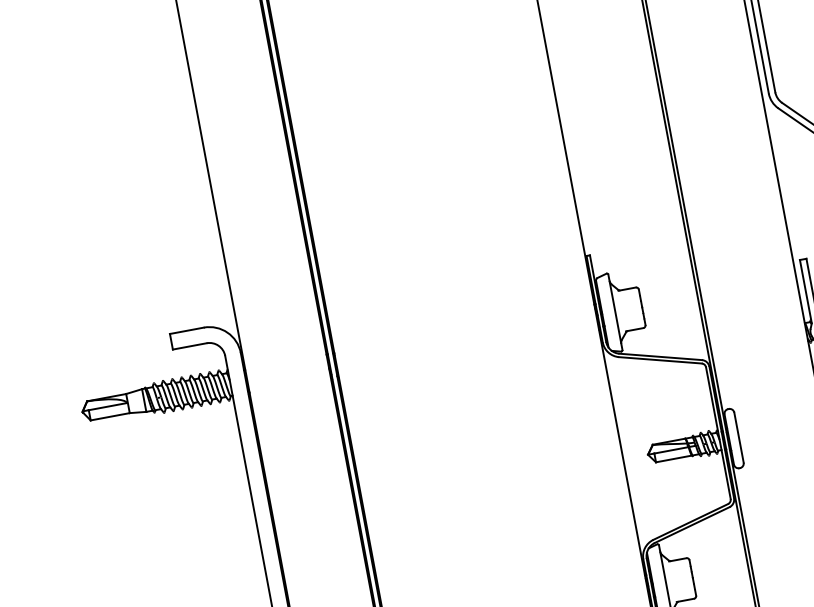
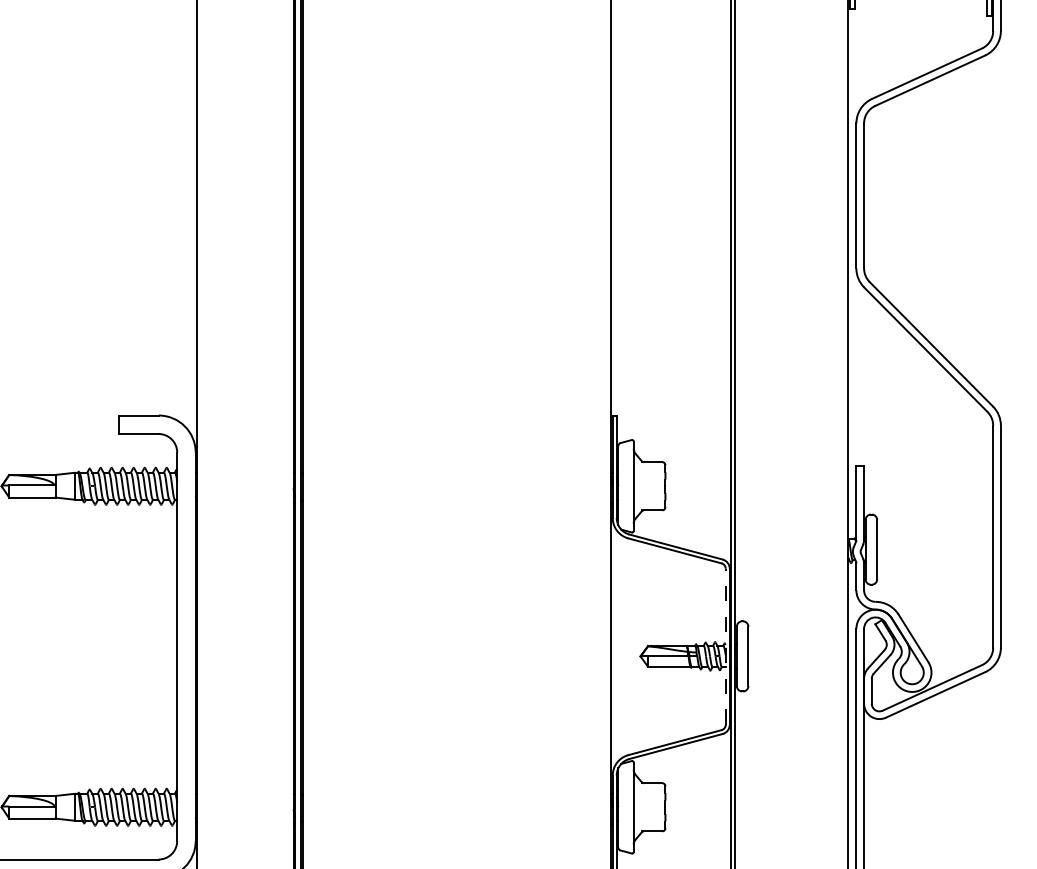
line: (718, 432) -> (725, 646), solid -> dashed

